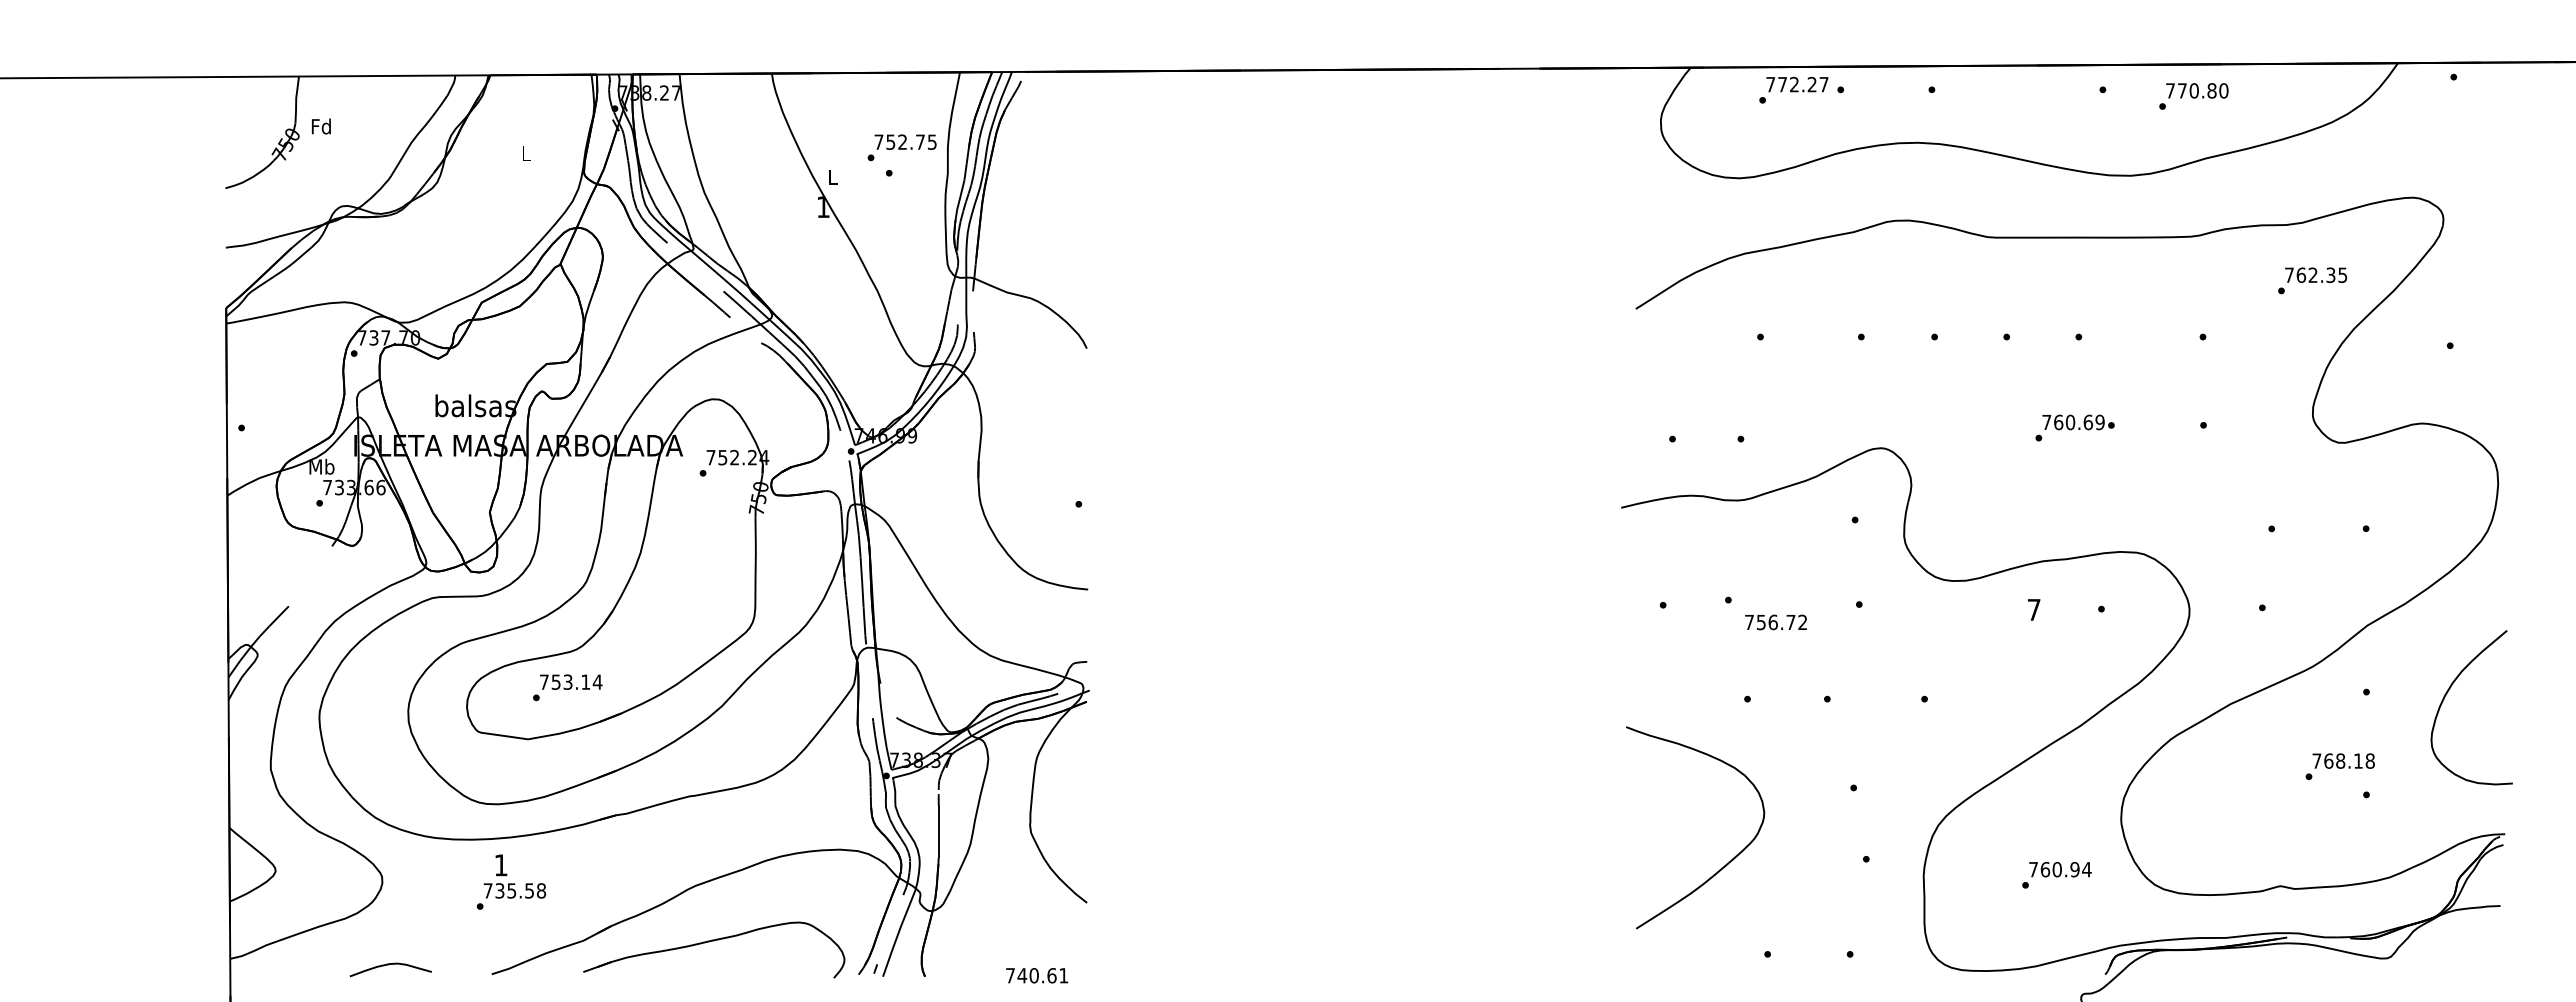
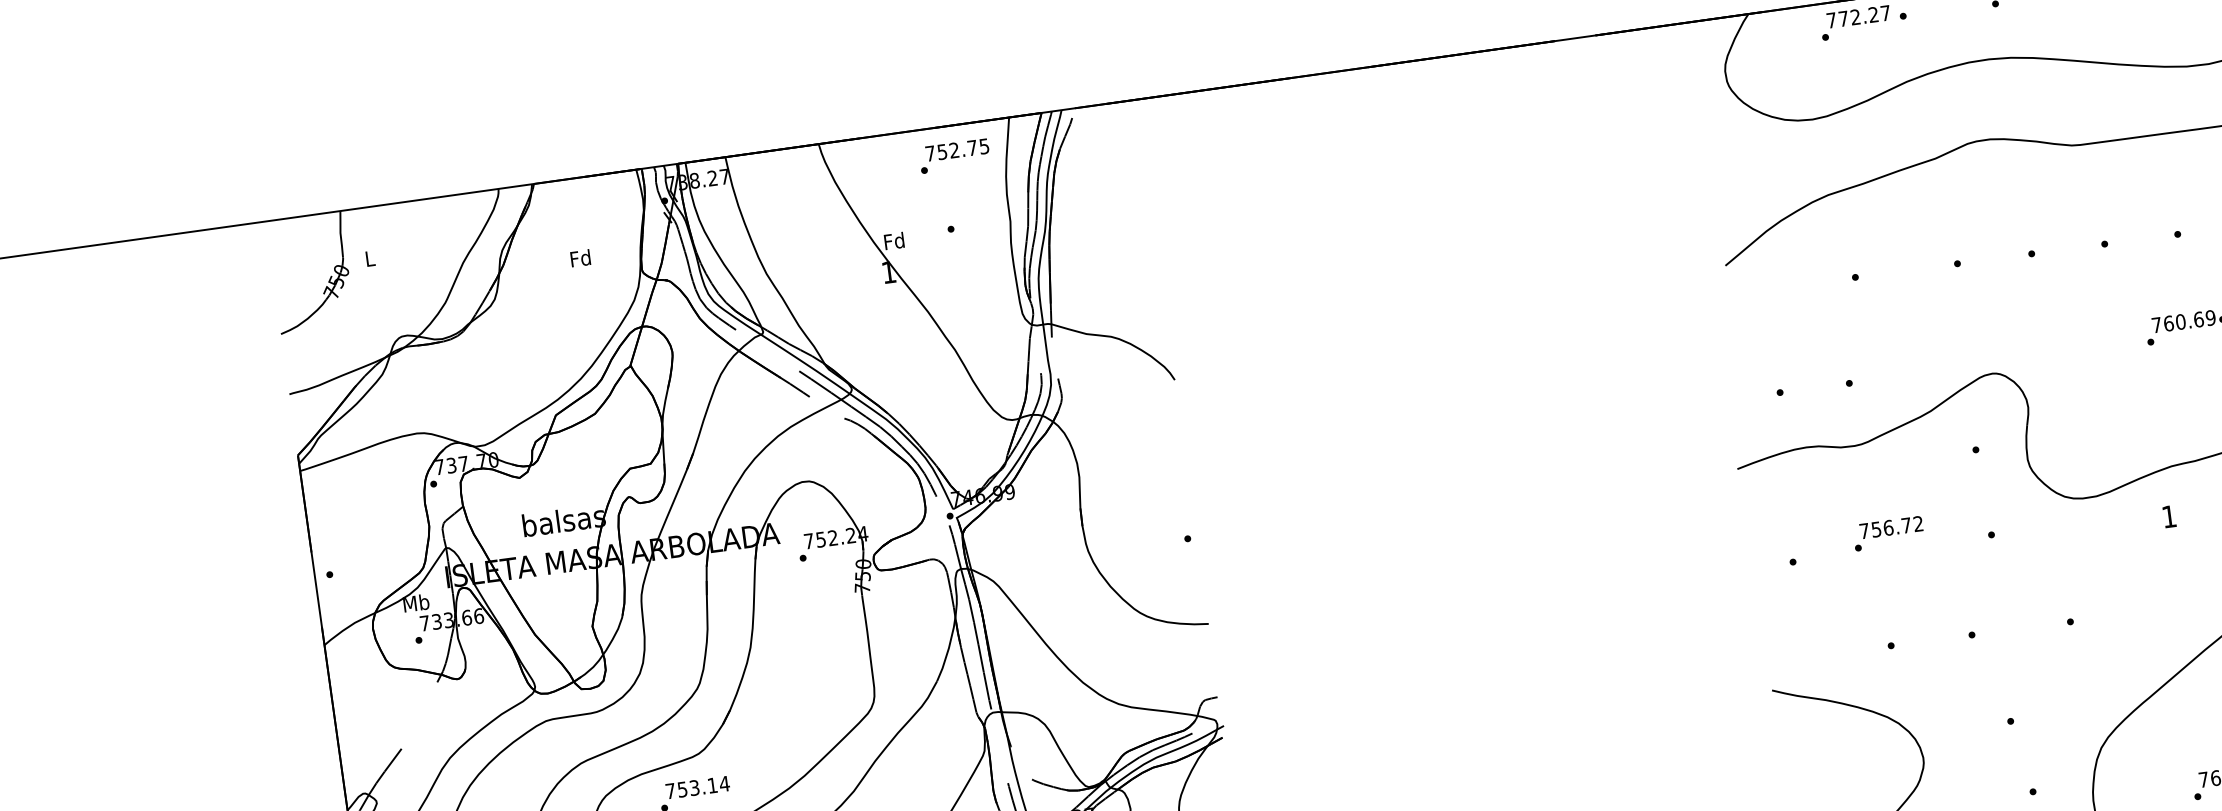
text: (320, 126) -> (368, 258), Fd -> L
text: (901, 147) -> (953, 155), moved
text: (525, 153) -> (580, 258), L -> Fd
text: (832, 177) -> (894, 241), L -> Fd
text: (2033, 609) -> (2168, 516), 7 -> 1
text: (1775, 622) -> (1890, 527), moved

